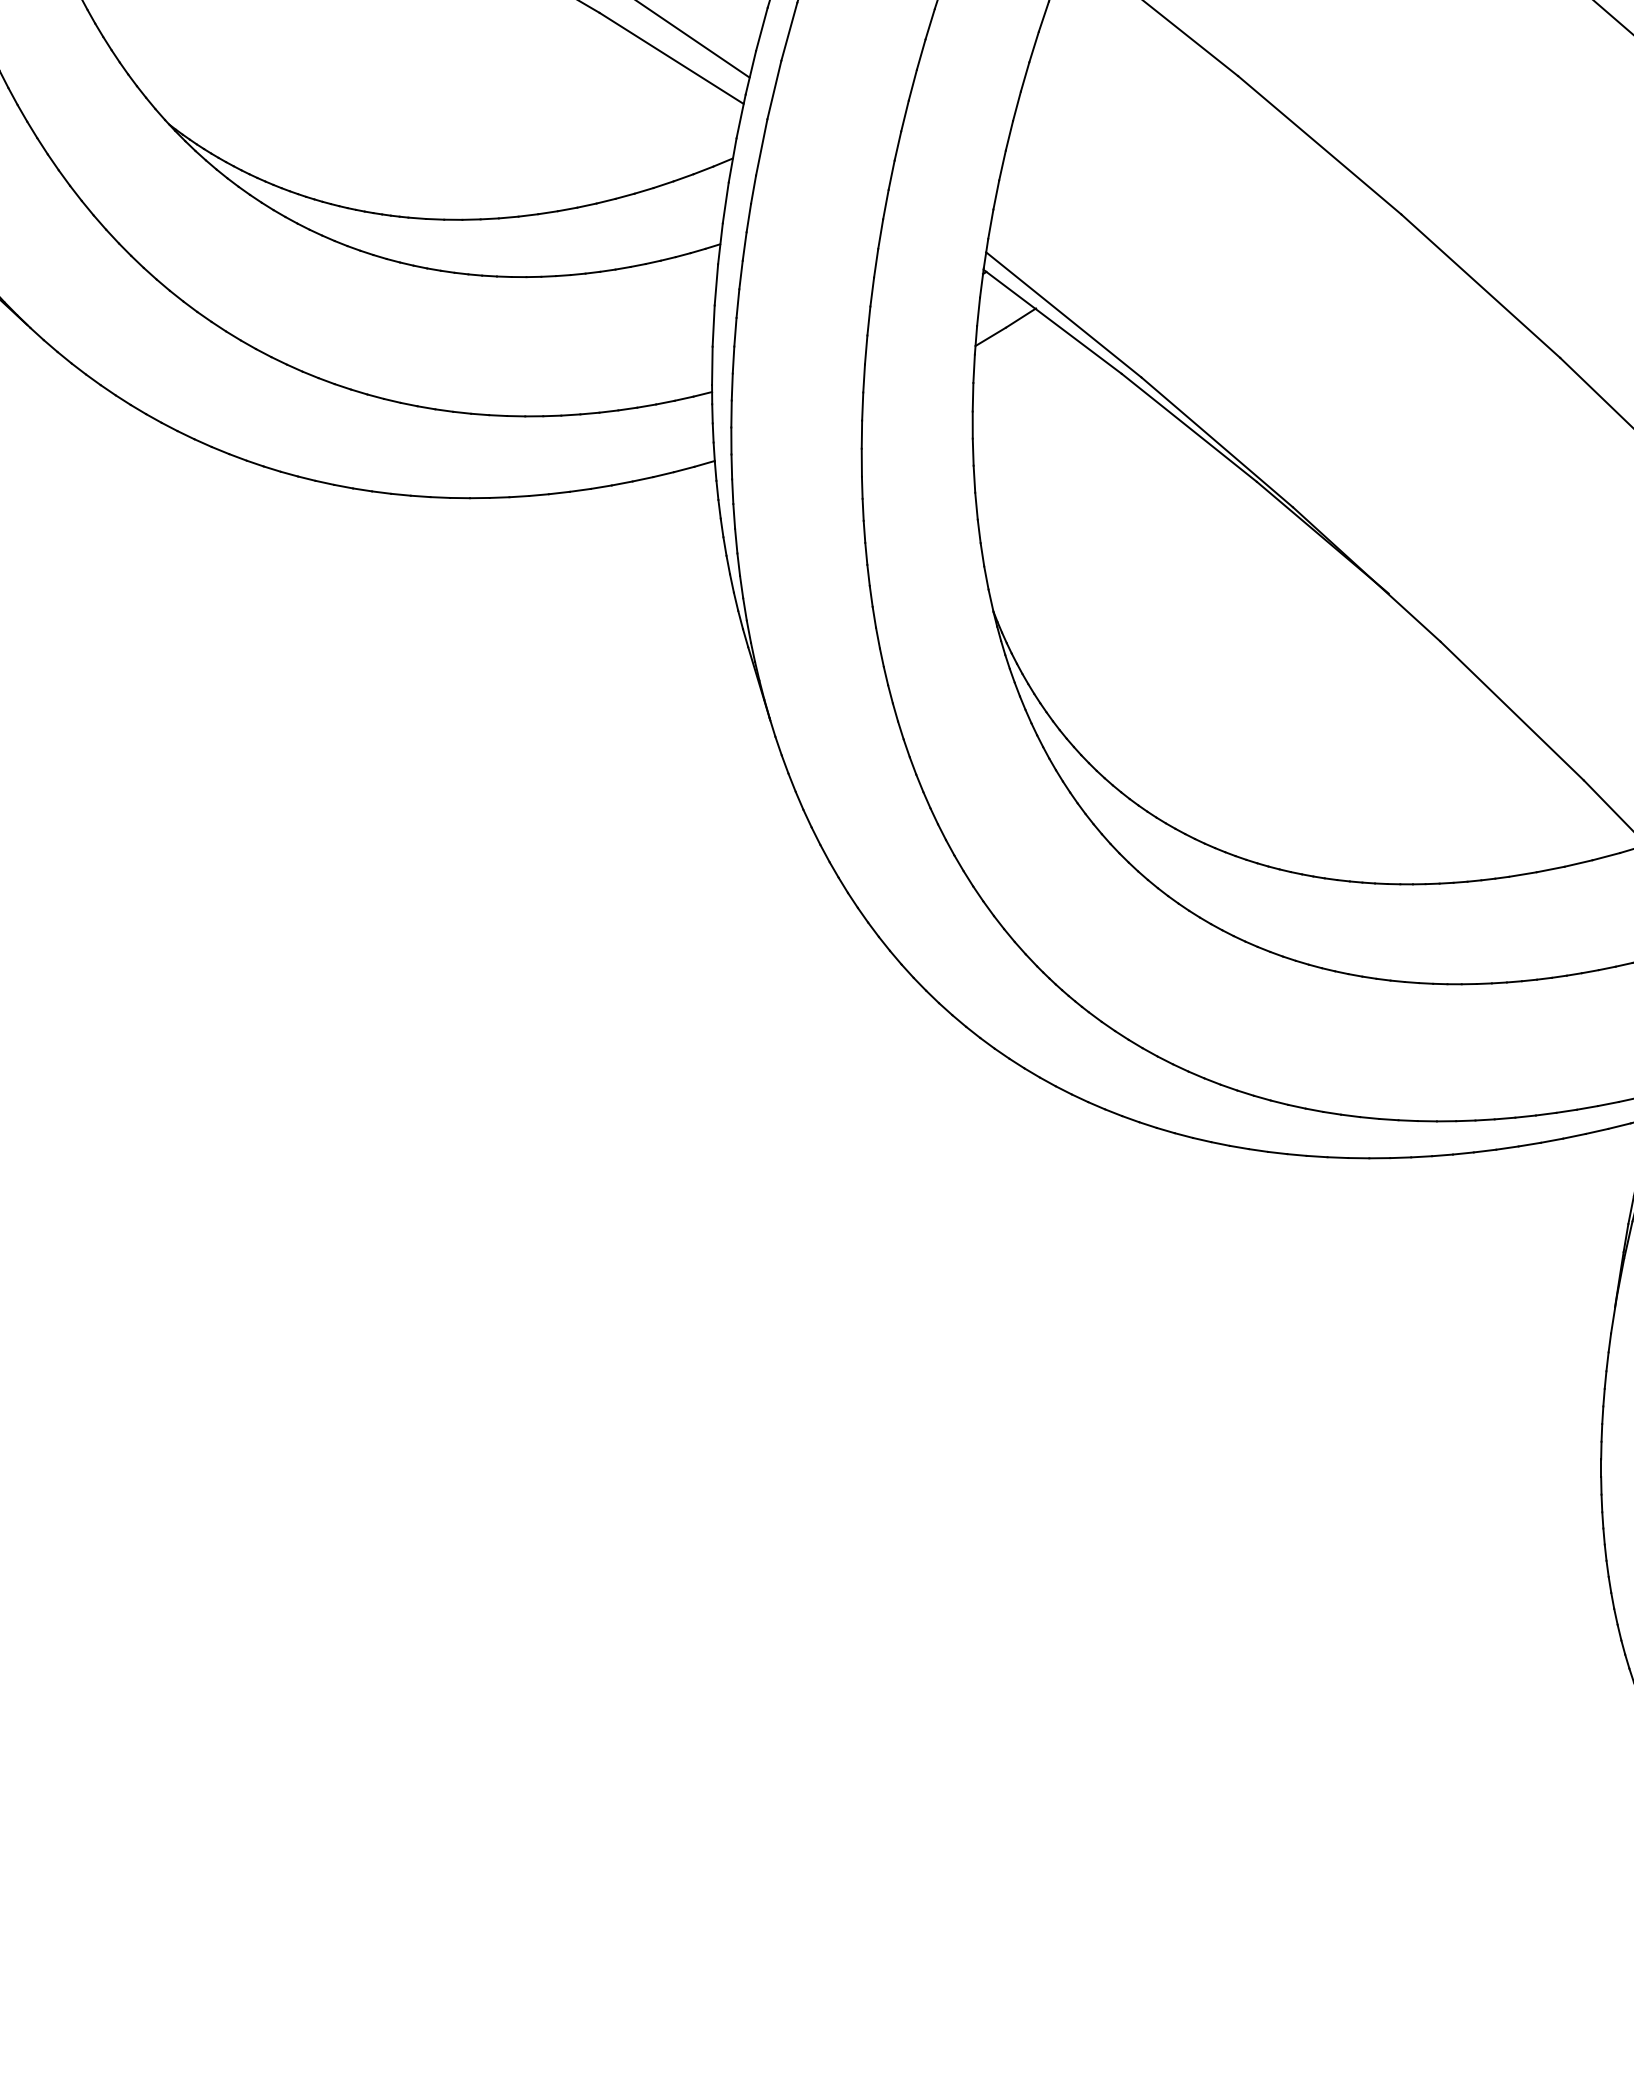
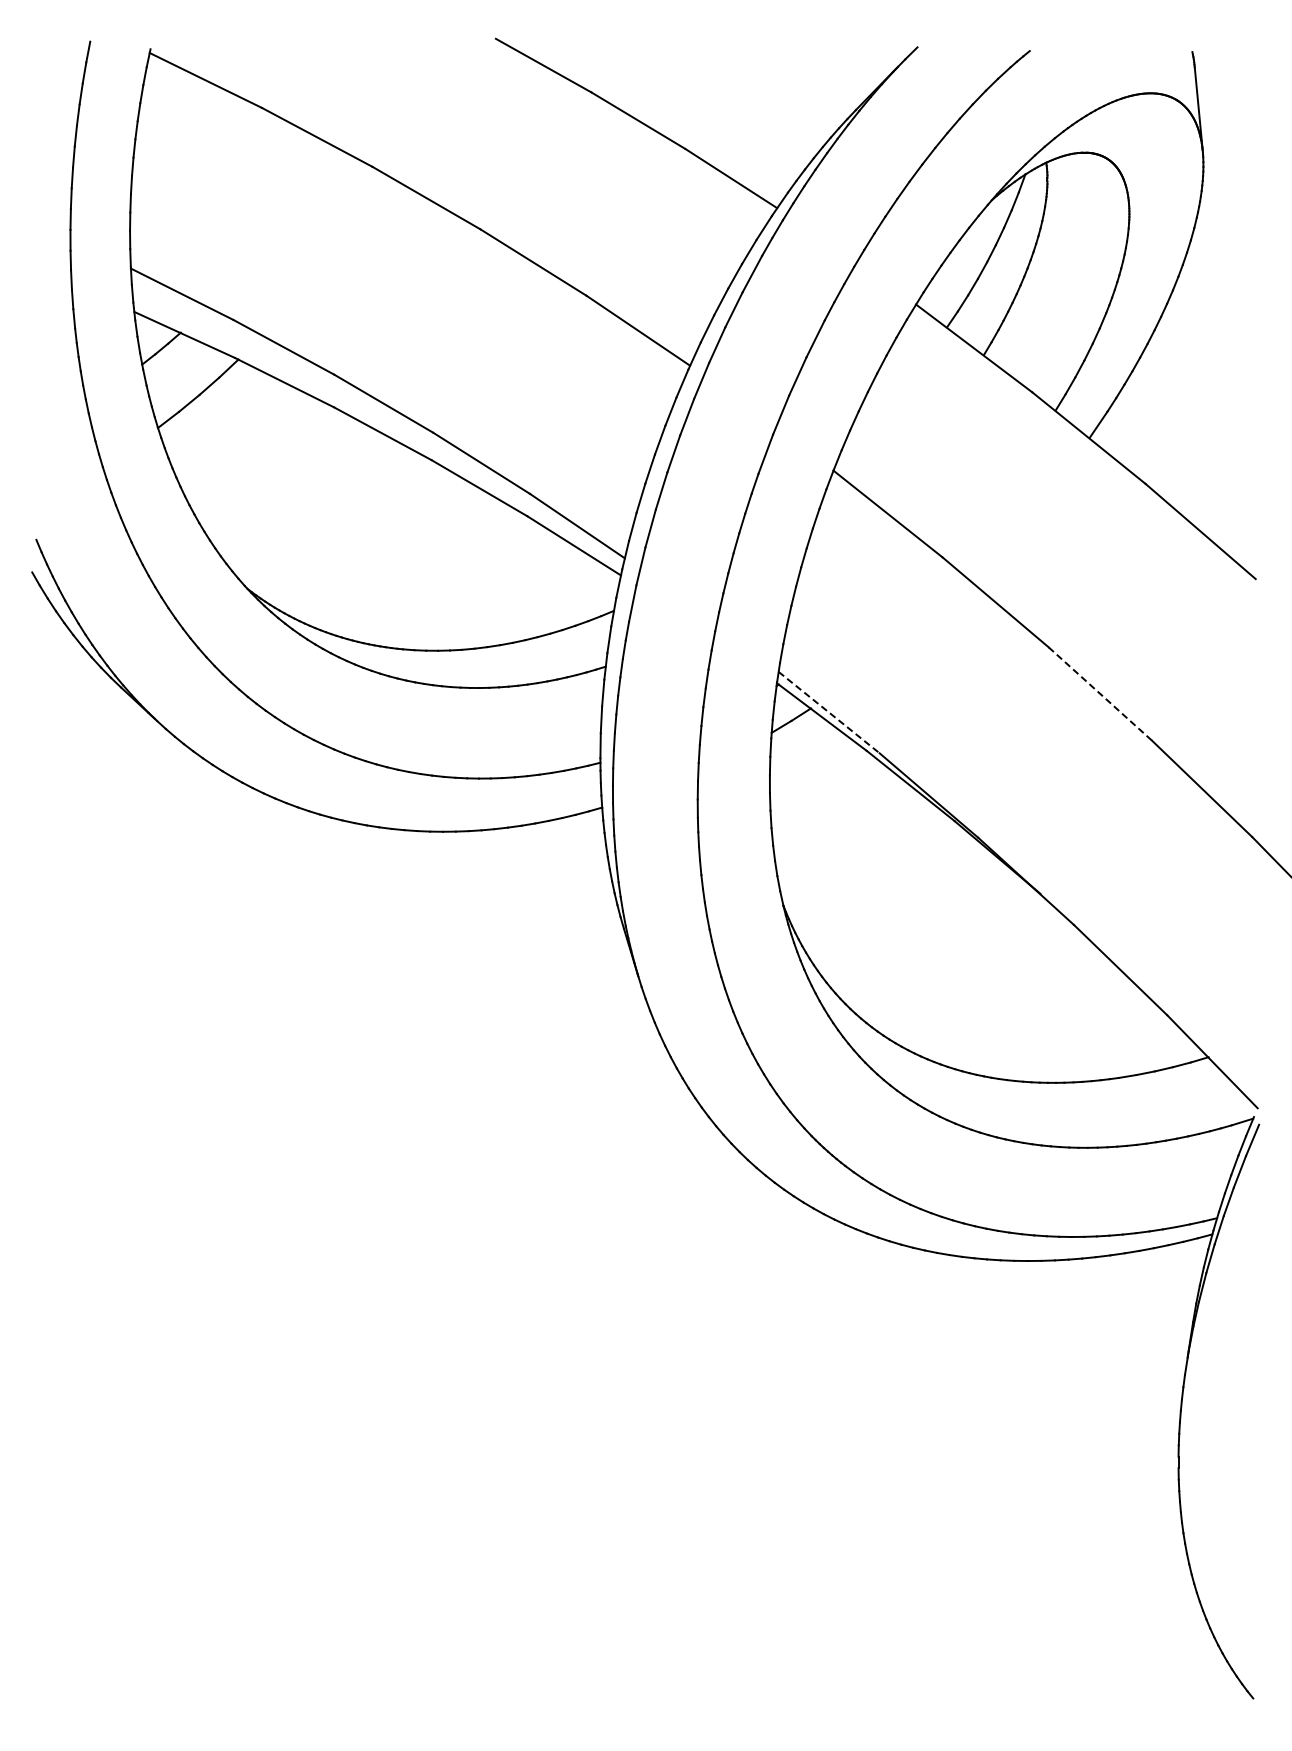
line: (1481, 285) -> (1100, 693), solid -> dashed
line: (1064, 314) -> (829, 712), solid -> dashed

